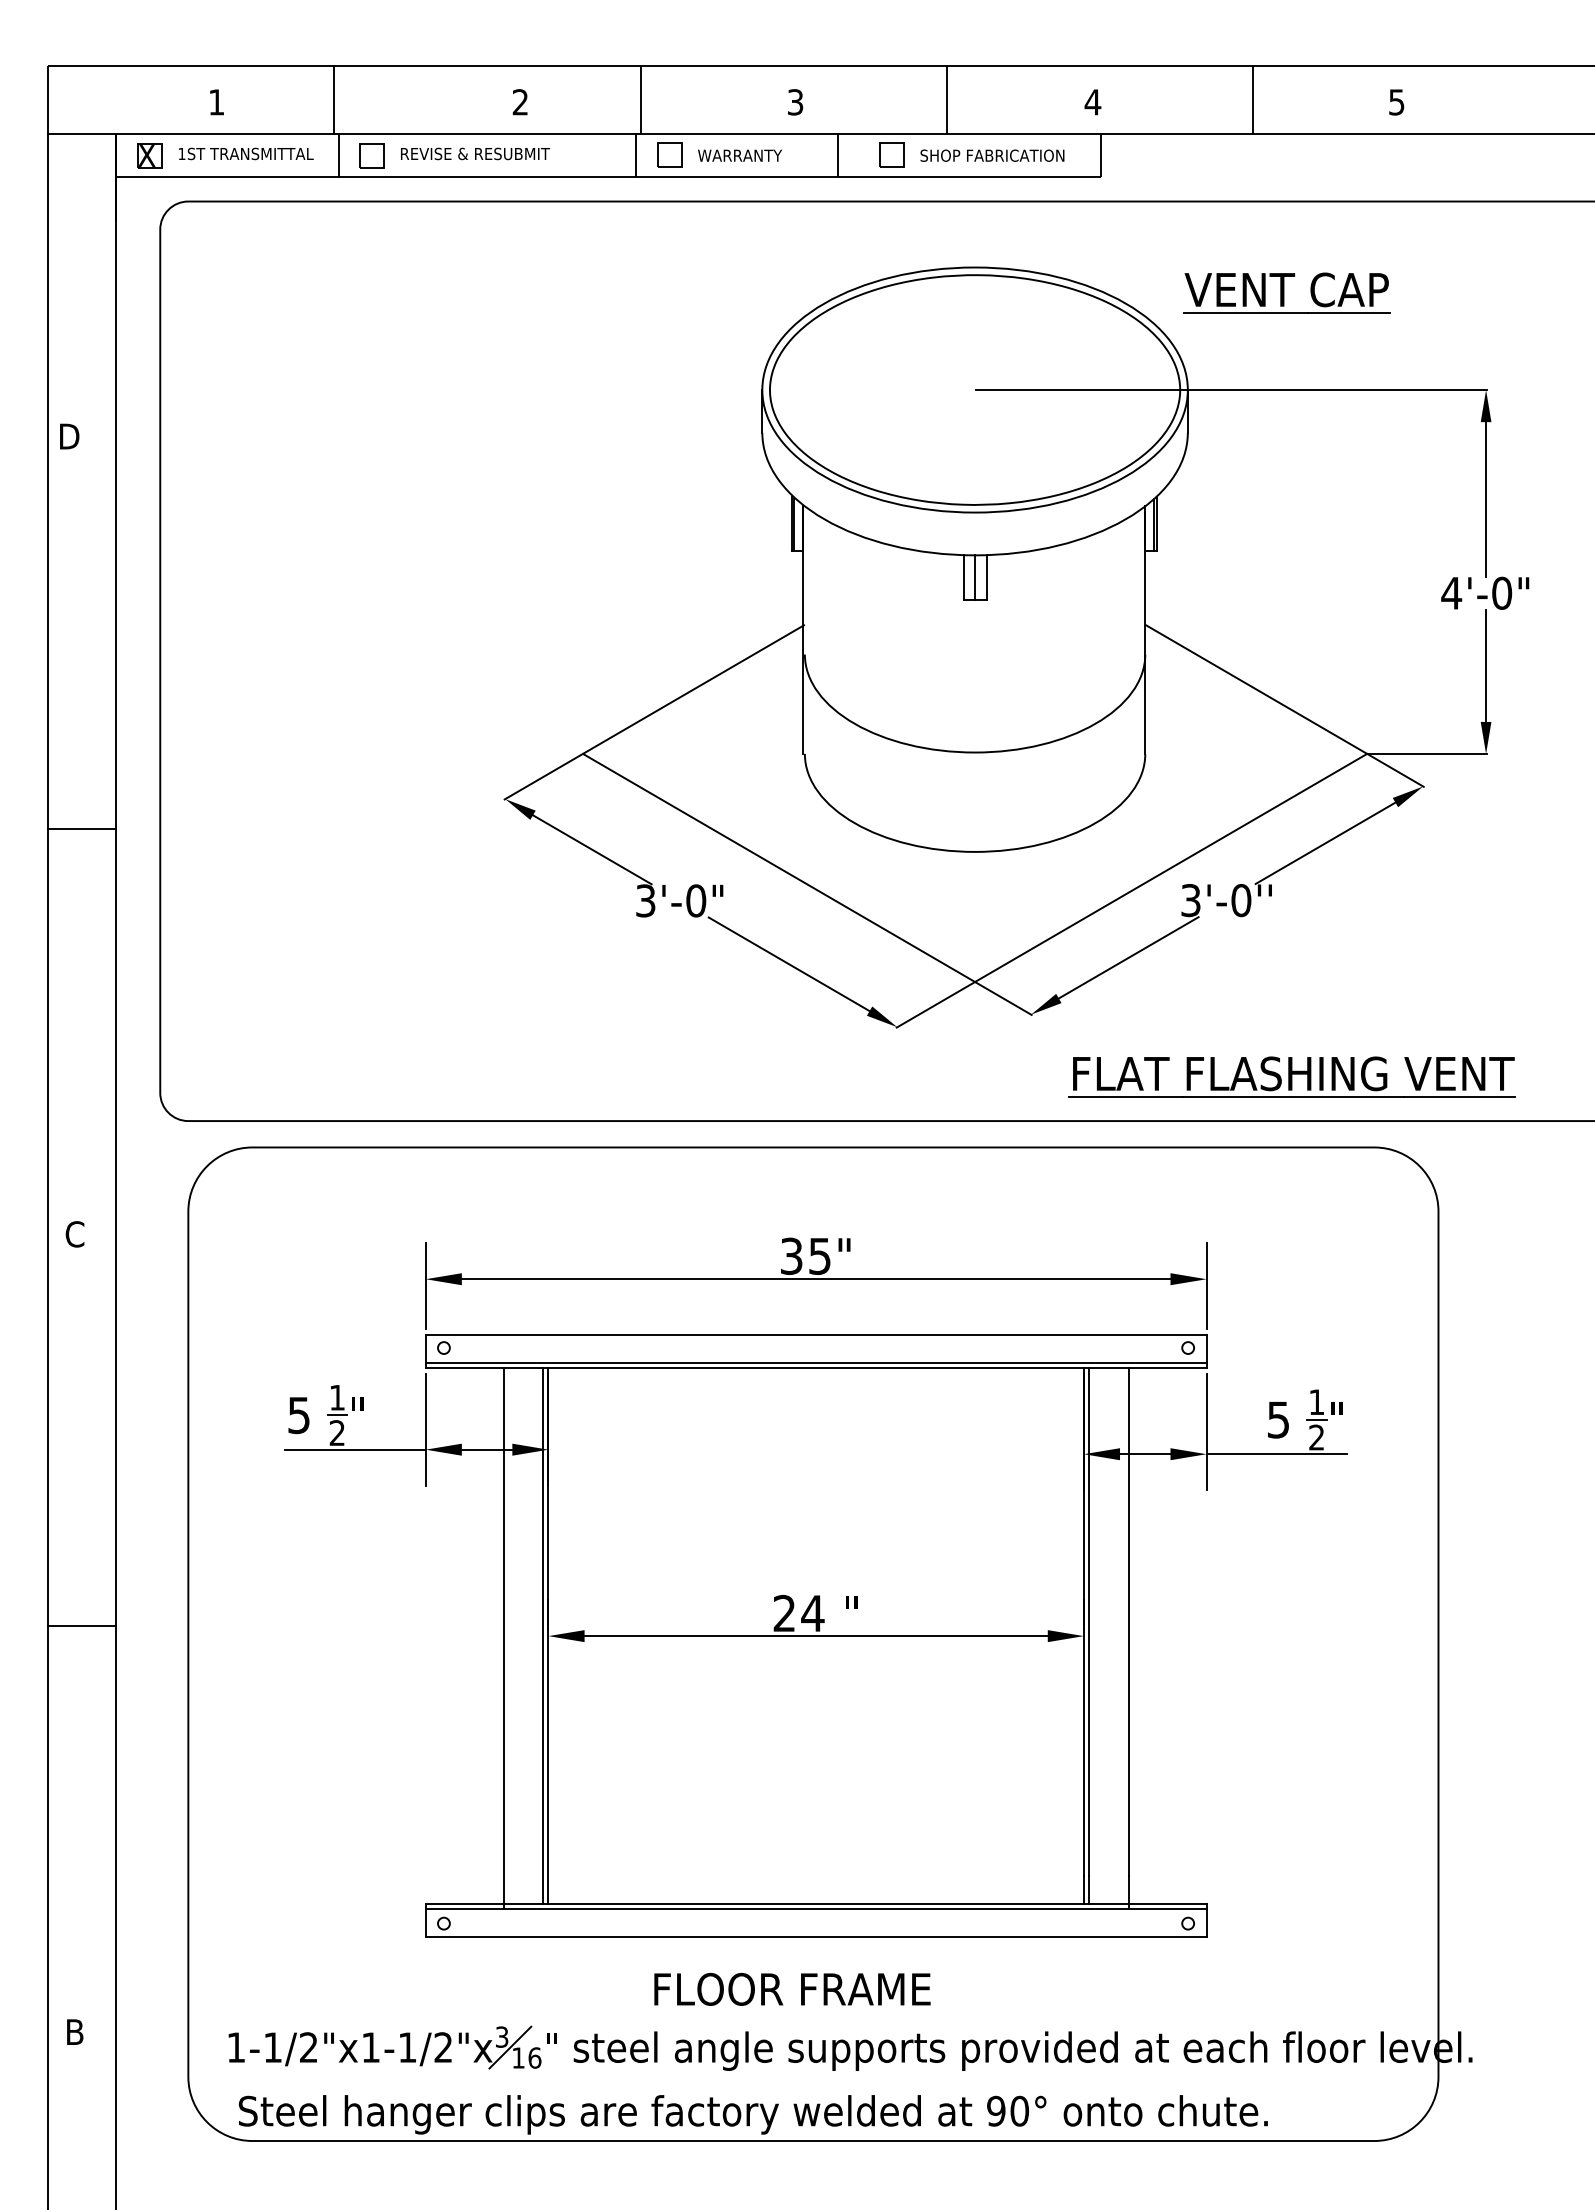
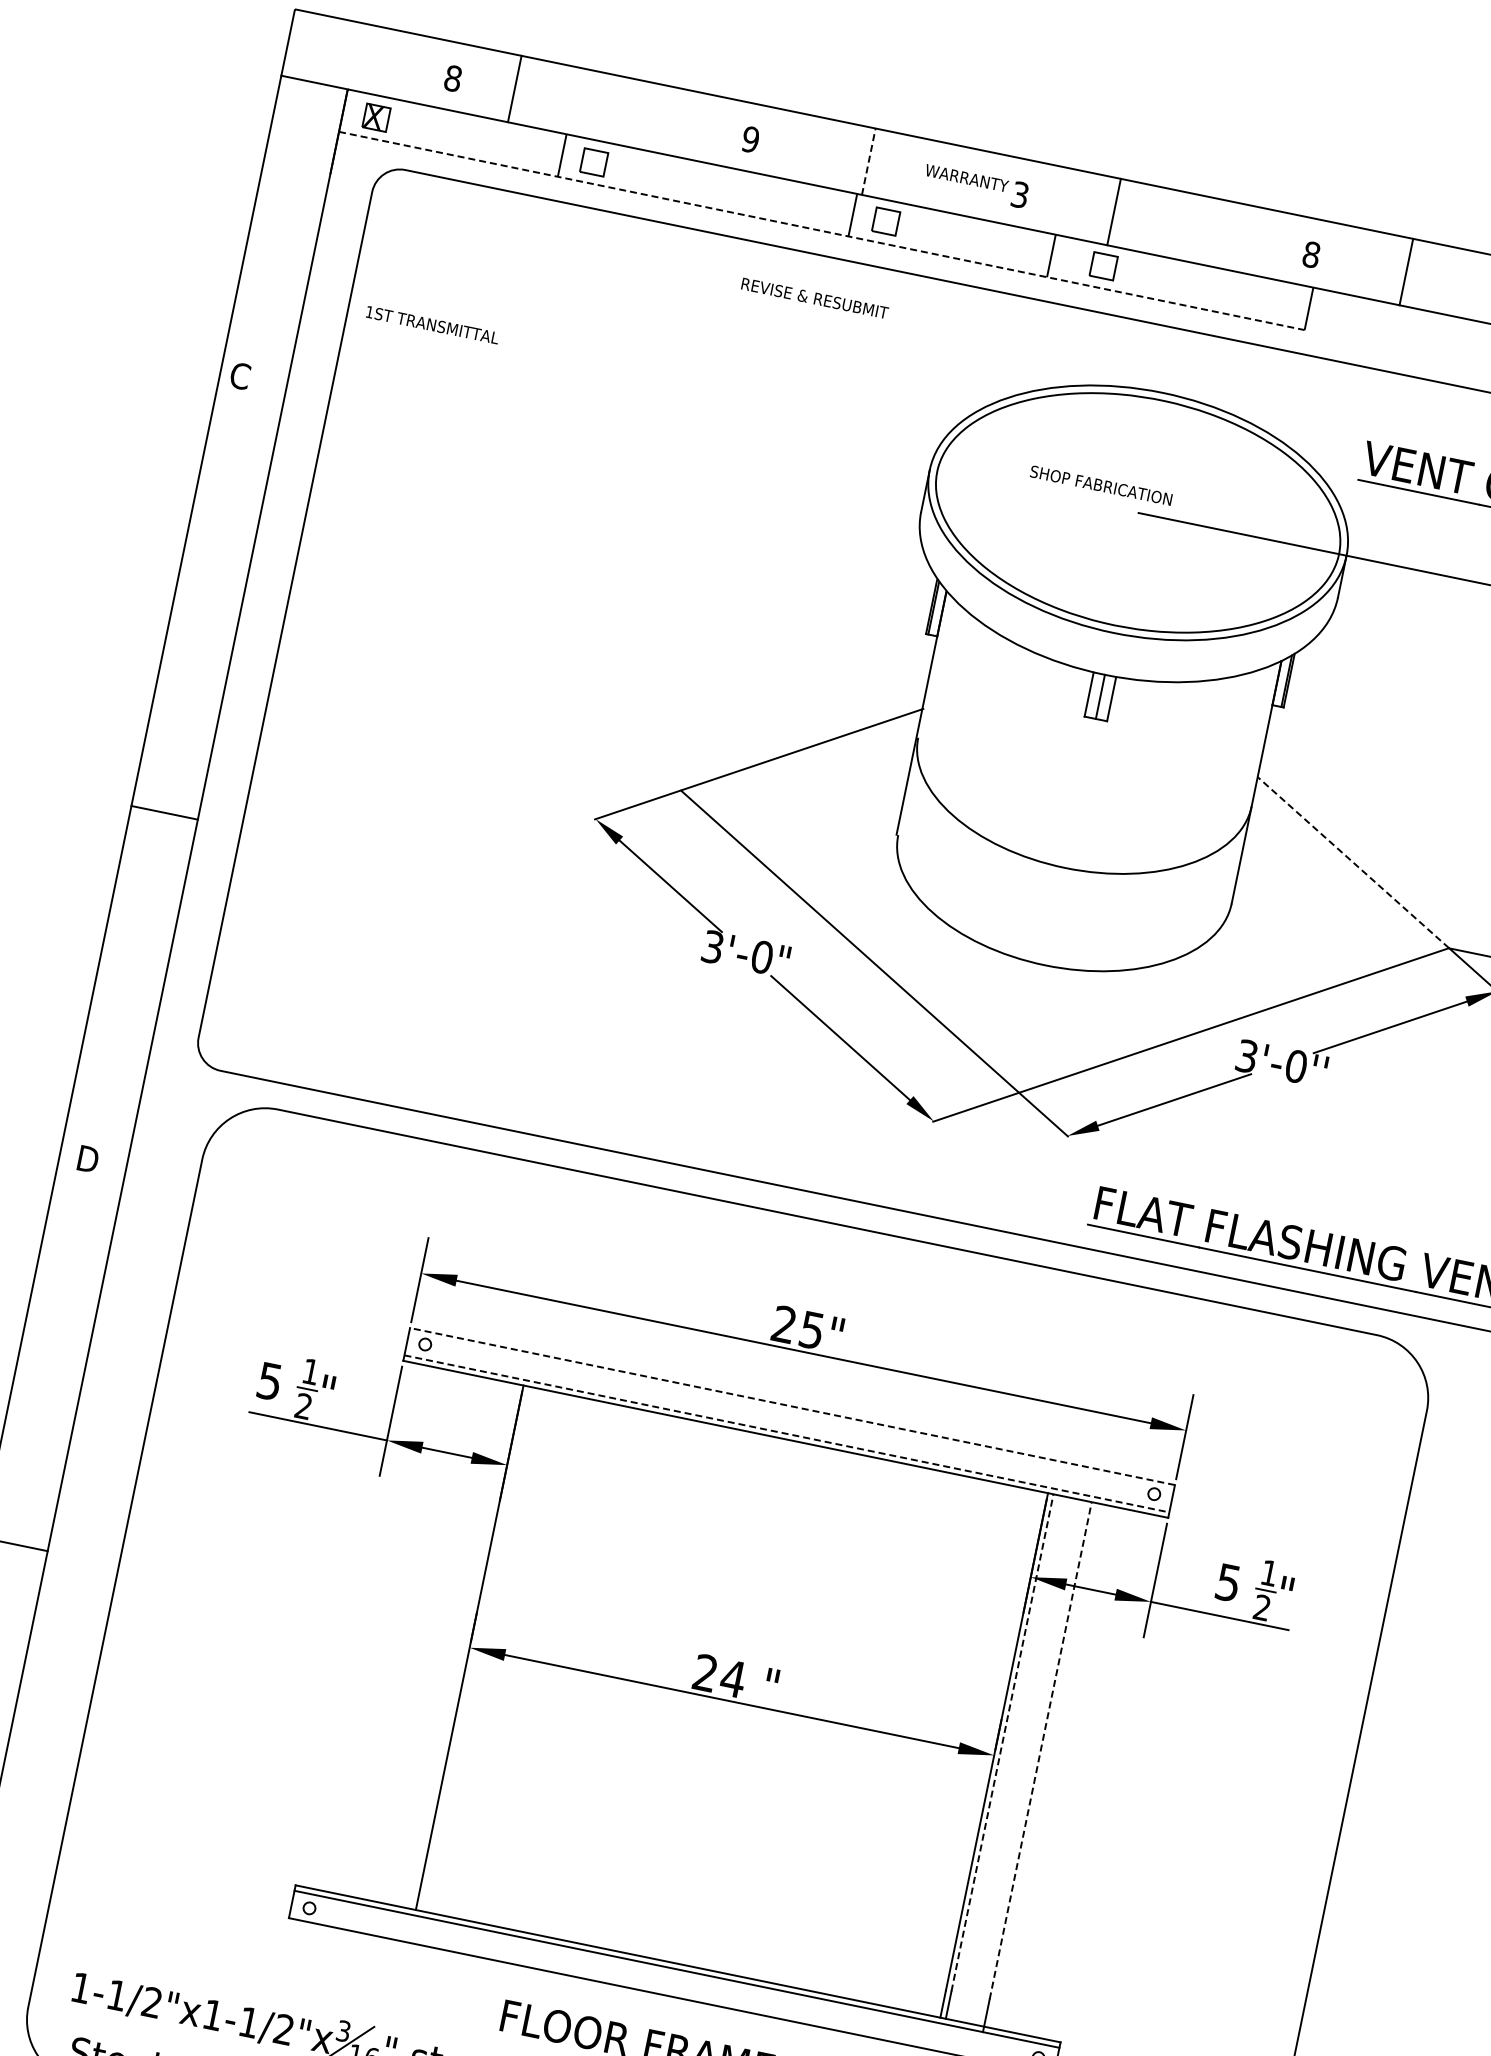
line: (334, 100) -> (515, 89), moved
line: (640, 100) -> (868, 162), solid -> dashed
line: (946, 100) -> (1113, 212), moved
line: (1253, 100) -> (1406, 272), moved
text: (216, 102) -> (452, 78), 1 -> 8
text: (520, 102) -> (750, 139), 2 -> 9
text: (1092, 102) -> (1311, 254), 4 -> 8
text: (246, 153) -> (433, 324), moved
text: (475, 153) -> (815, 298), moved
text: (739, 155) -> (966, 177), moved
text: (992, 155) -> (1101, 485), moved
line: (608, 177) -> (821, 230), solid -> dashed
text: (68, 436) -> (240, 376), D -> C
line: (1255, 689) -> (1352, 862), solid -> dashed
line: (81, 828) -> (164, 812), moved
text: (75, 1234) -> (87, 1159), C -> D
text: (791, 1256) -> (784, 1324), 35" -> 25"
line: (815, 1334) -> (791, 1405), solid -> dashed
line: (816, 1362) -> (787, 1433), solid -> dashed
line: (1089, 1622) -> (1002, 1743), solid -> dashed
line: (1128, 1622) -> (1040, 1751), solid -> dashed
line: (542, 1635) -> (463, 1645), removed
line: (503, 1638) -> (425, 1641), removed

